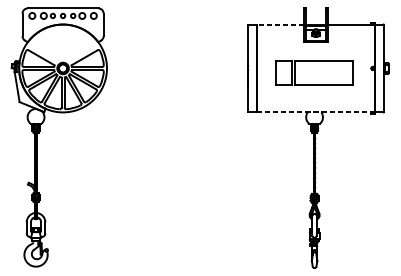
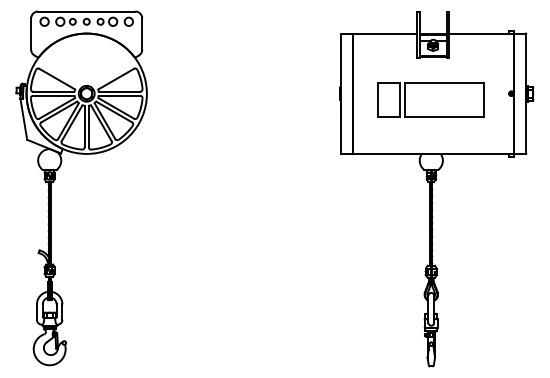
line: (280, 24) -> (384, 33), dashed -> solid
line: (315, 112) -> (432, 153), dashed -> solid

